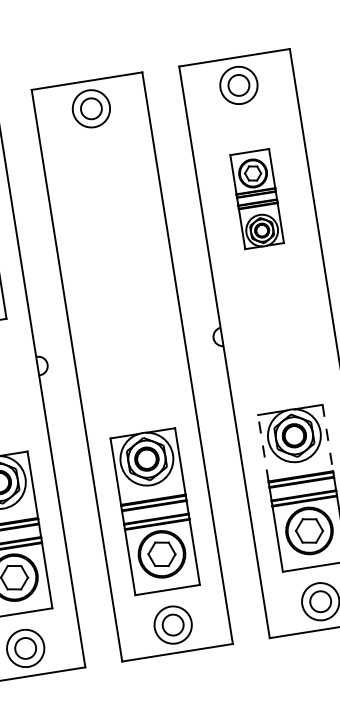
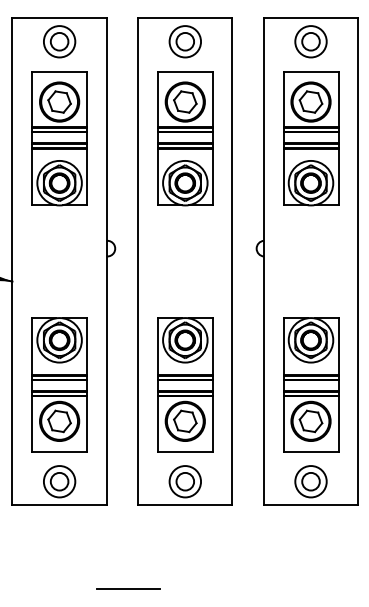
part: (257, 198) -> (311, 138), size x1.67
part: (109, 222) -> (185, 138), added
line: (328, 439) -> (338, 347), dashed -> solid
line: (263, 448) -> (283, 346), dashed -> solid

